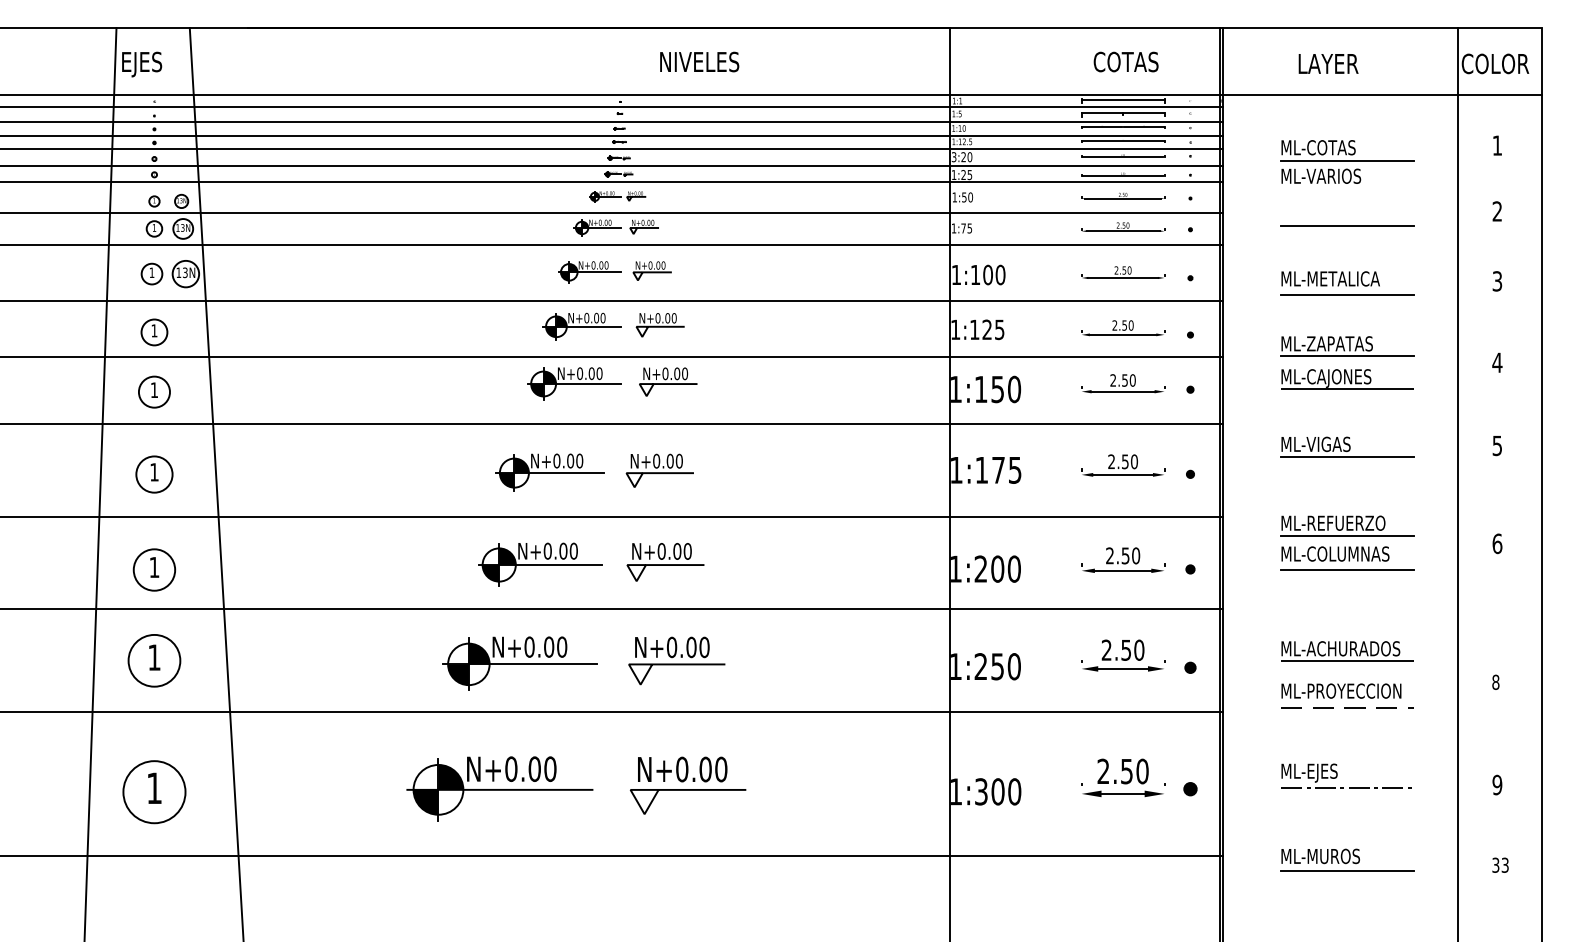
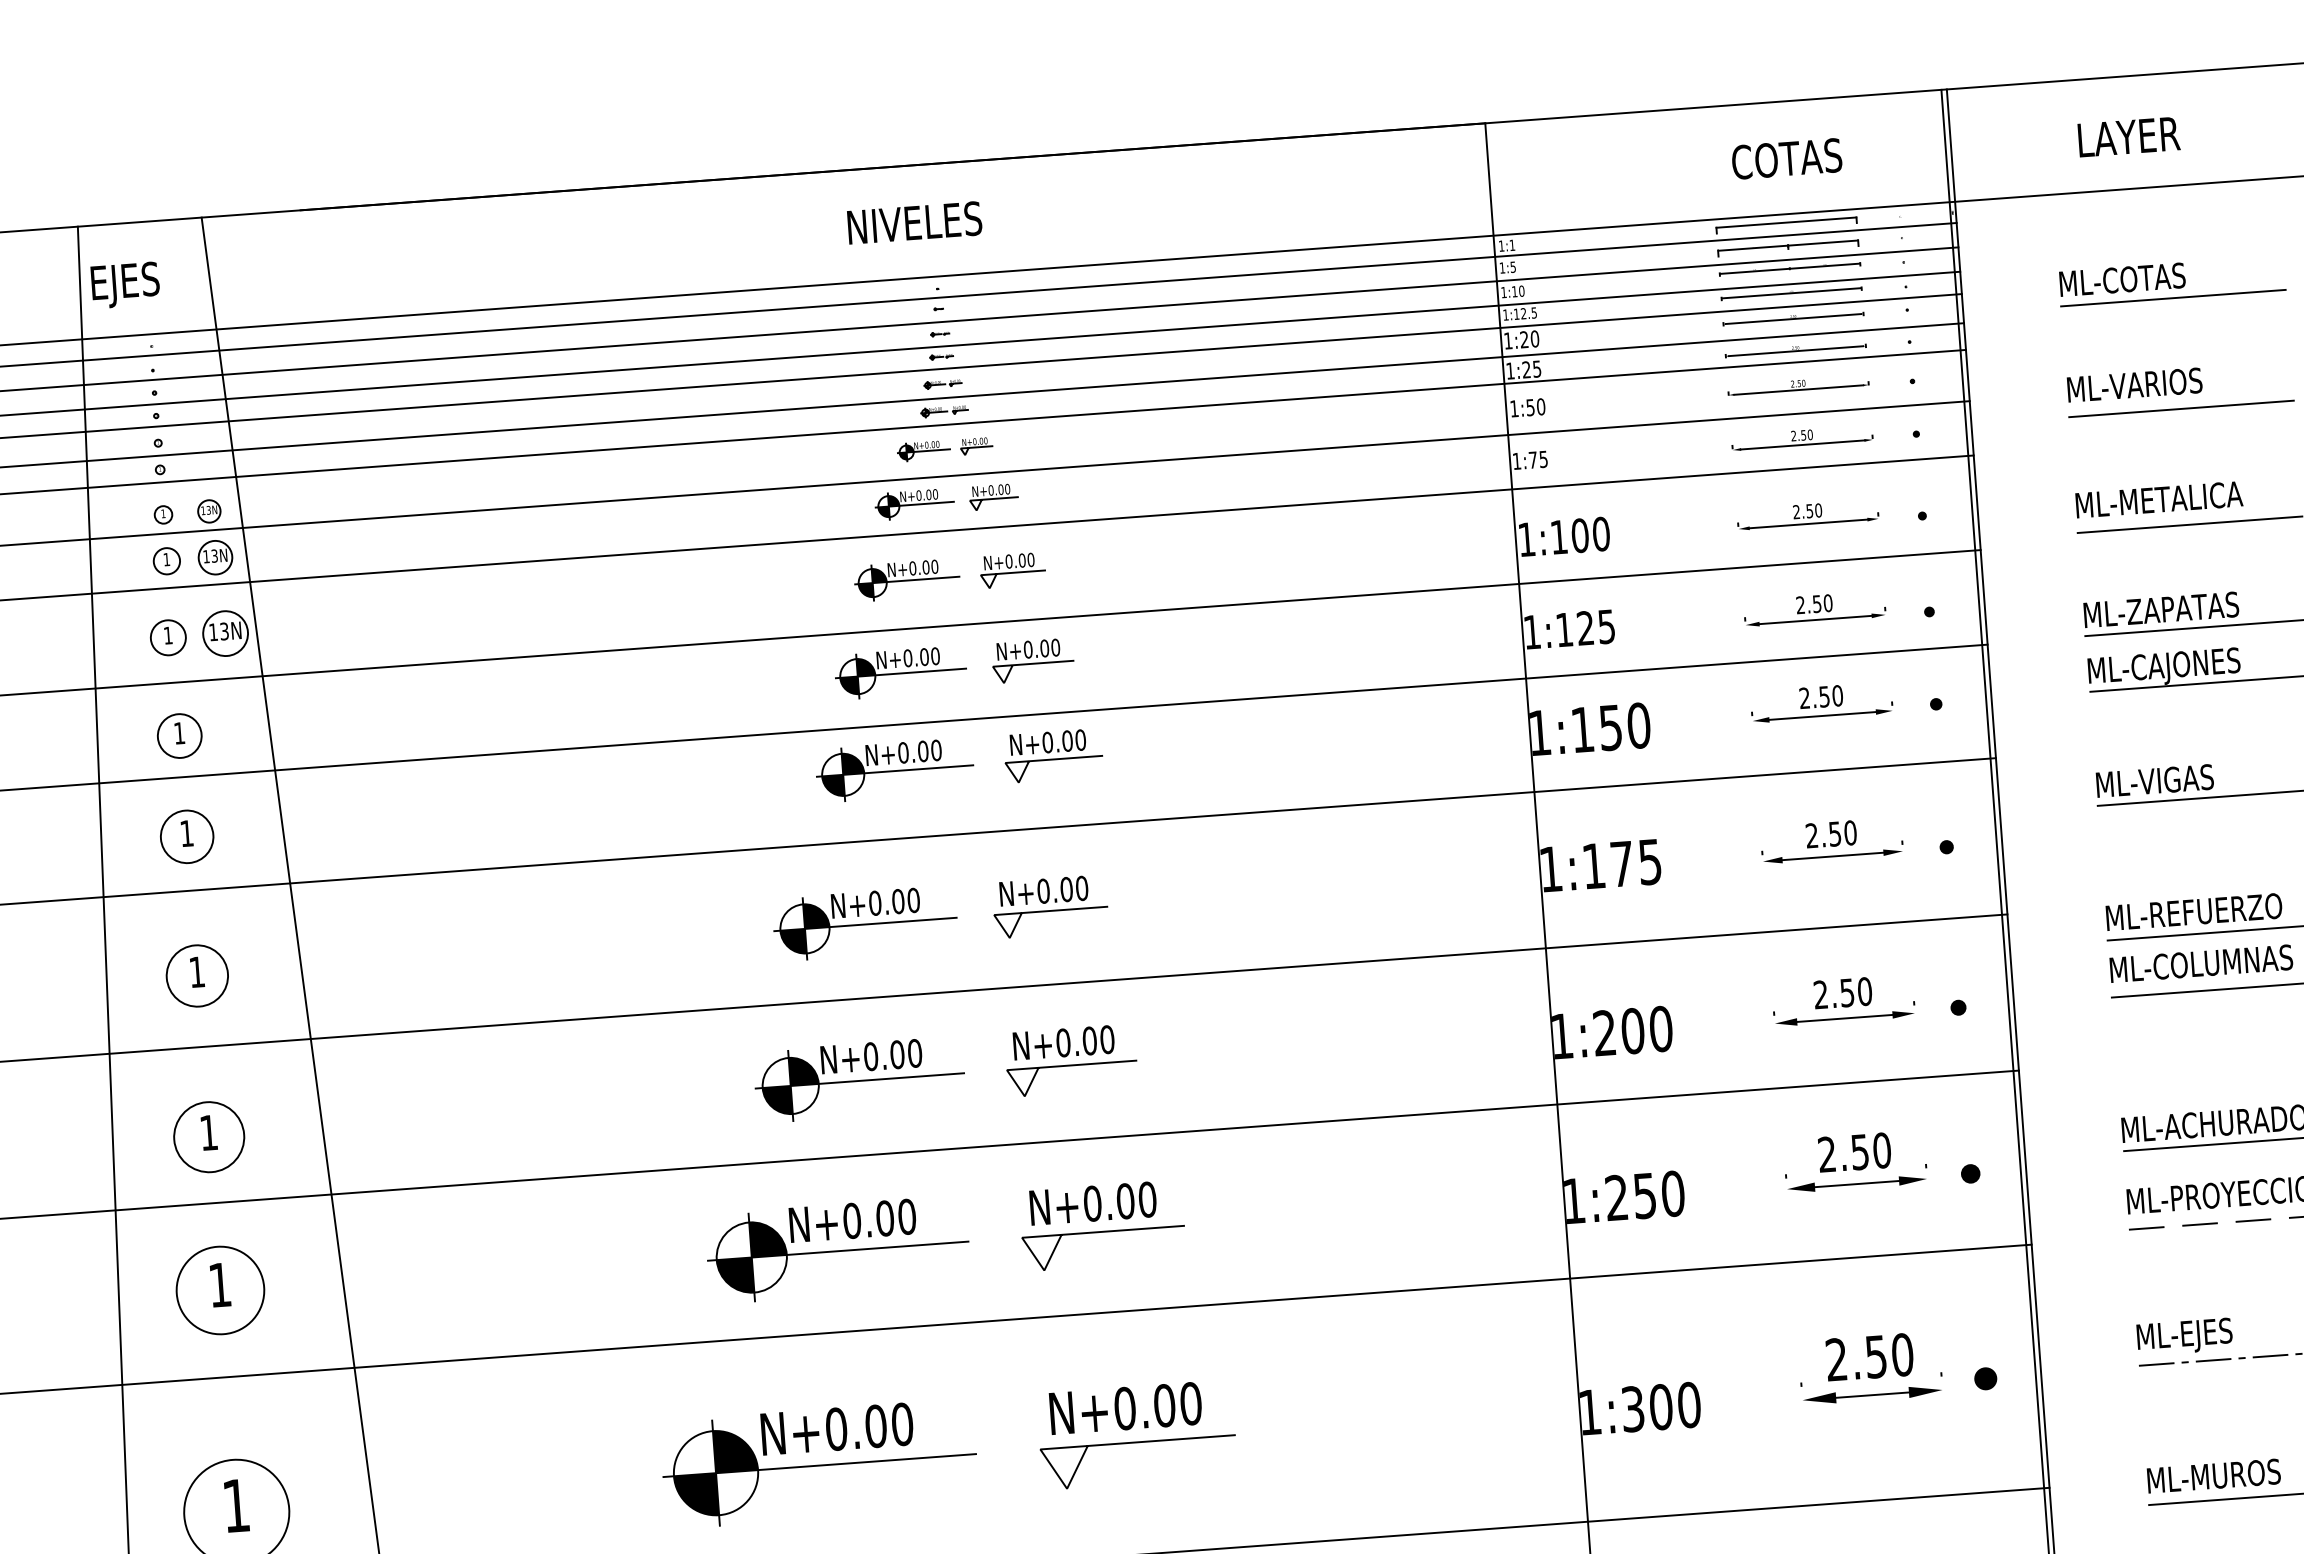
text: (699, 61) -> (914, 222), moved
text: (953, 157) -> (1507, 341), 3:20 -> 1:20
text: (1321, 175) -> (2135, 383), moved

